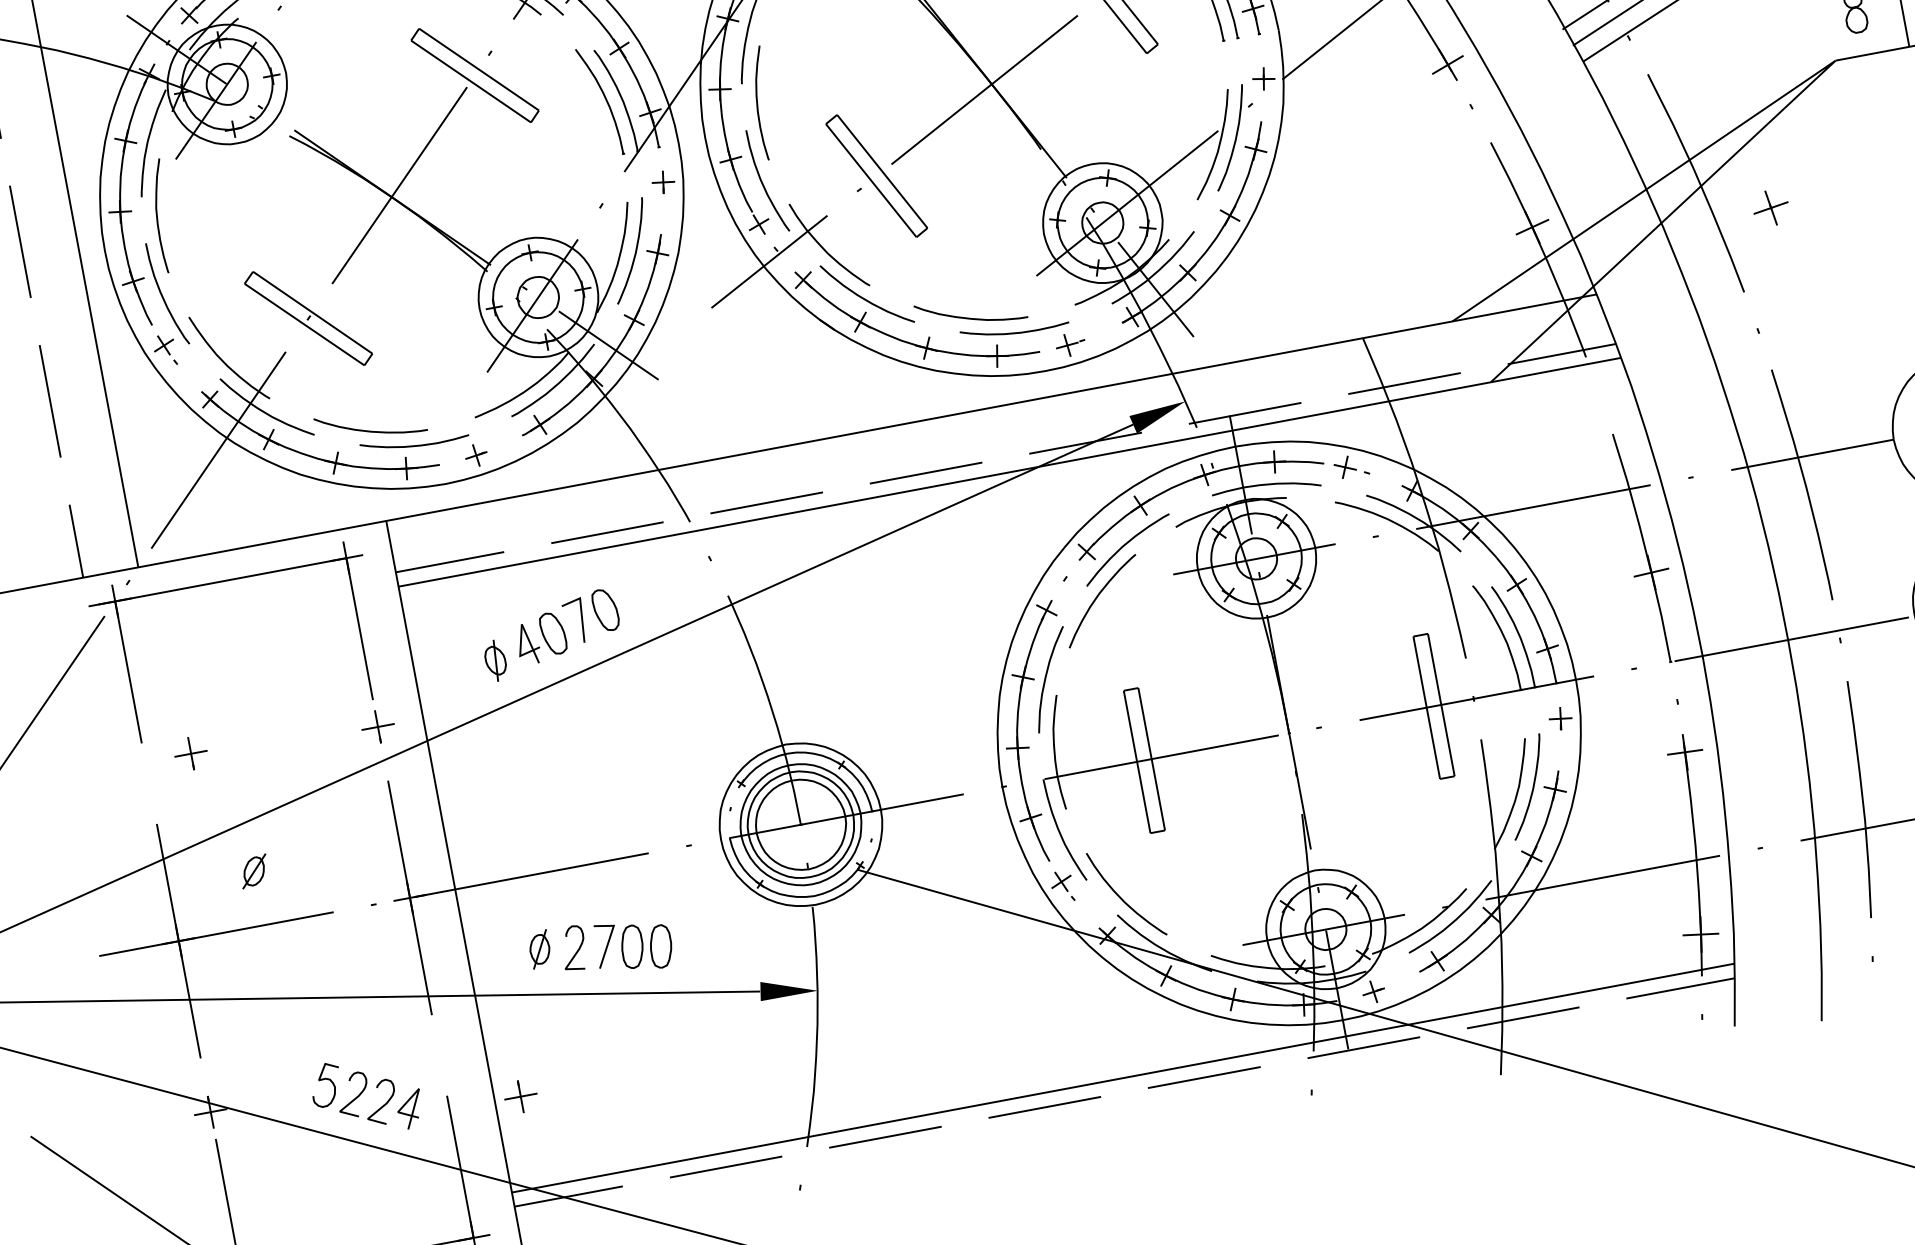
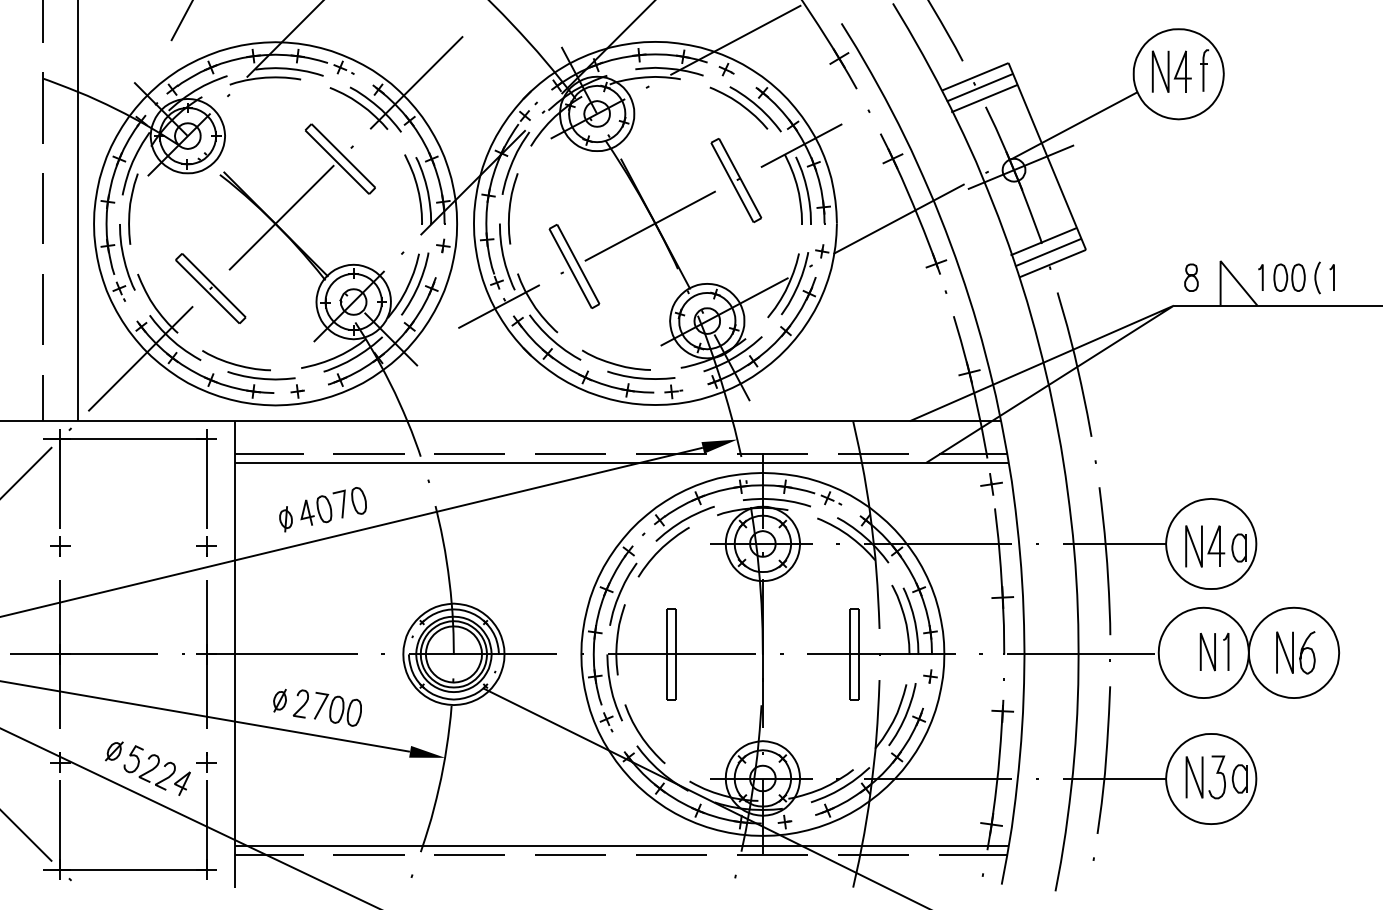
part: (1770, 208) -> (991, 484), moved
part: (191, 754) -> (60, 546), moved
part: (254, 871) -> (114, 751), moved
part: (520, 1096) -> (206, 762), moved

